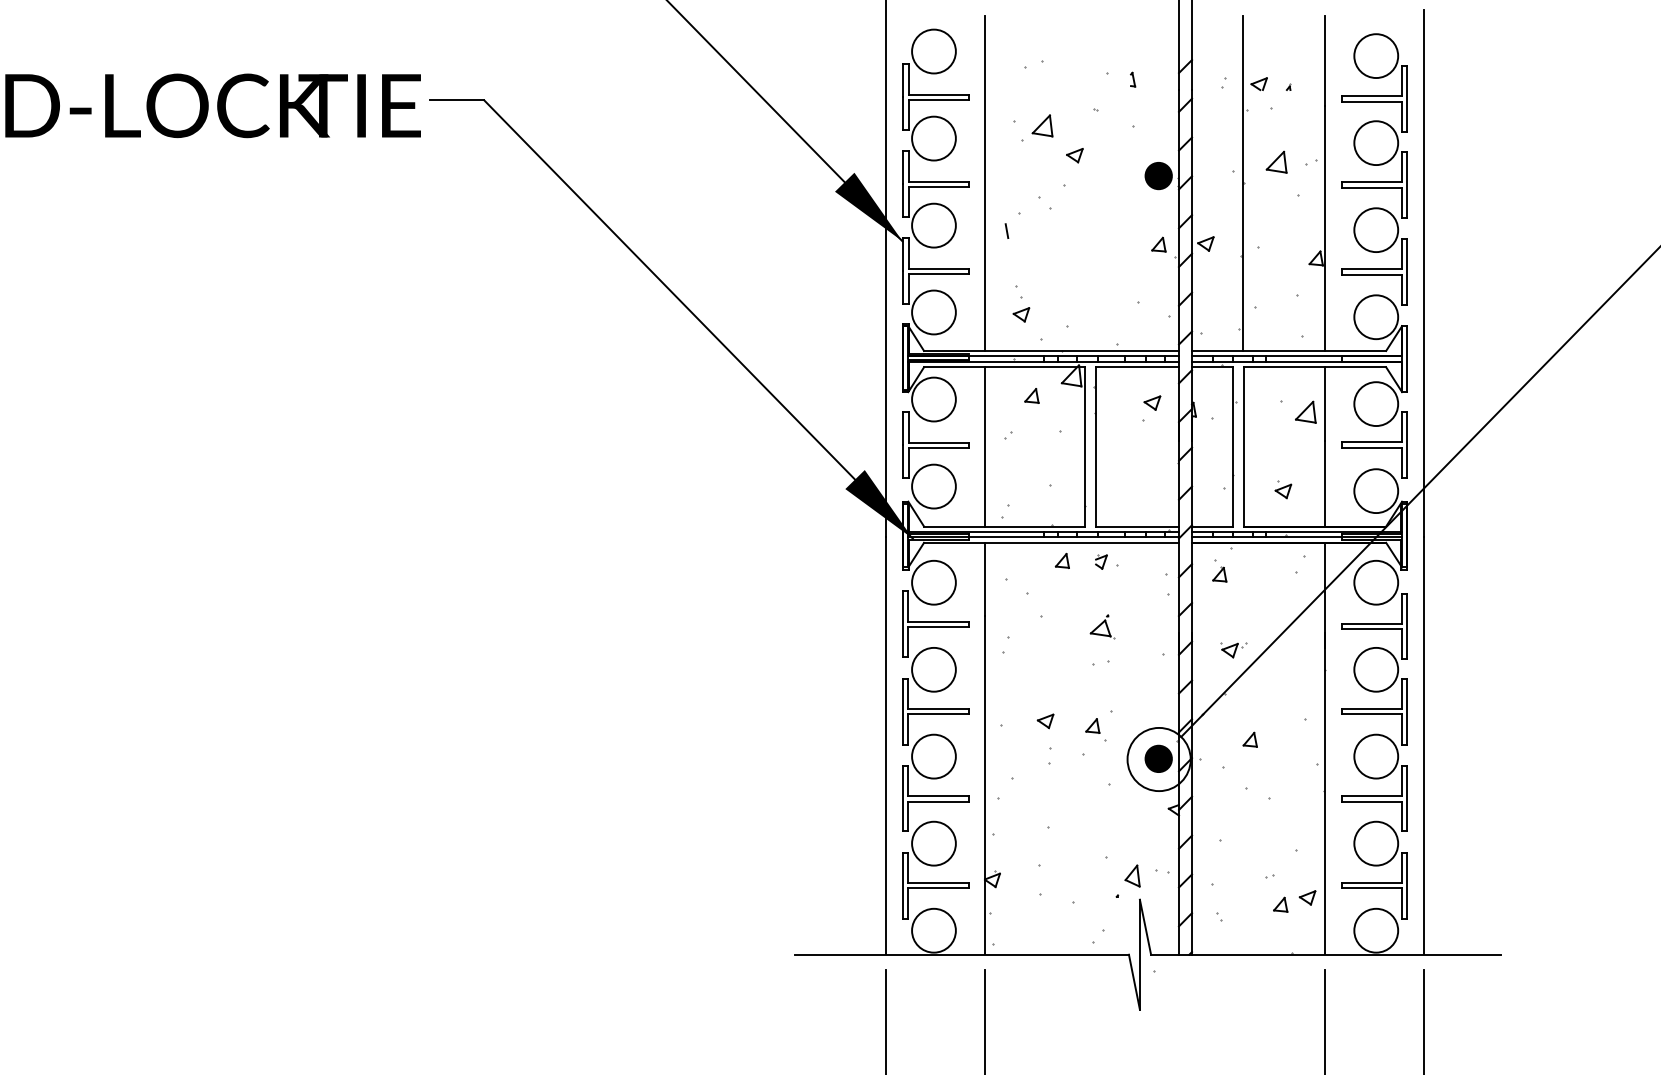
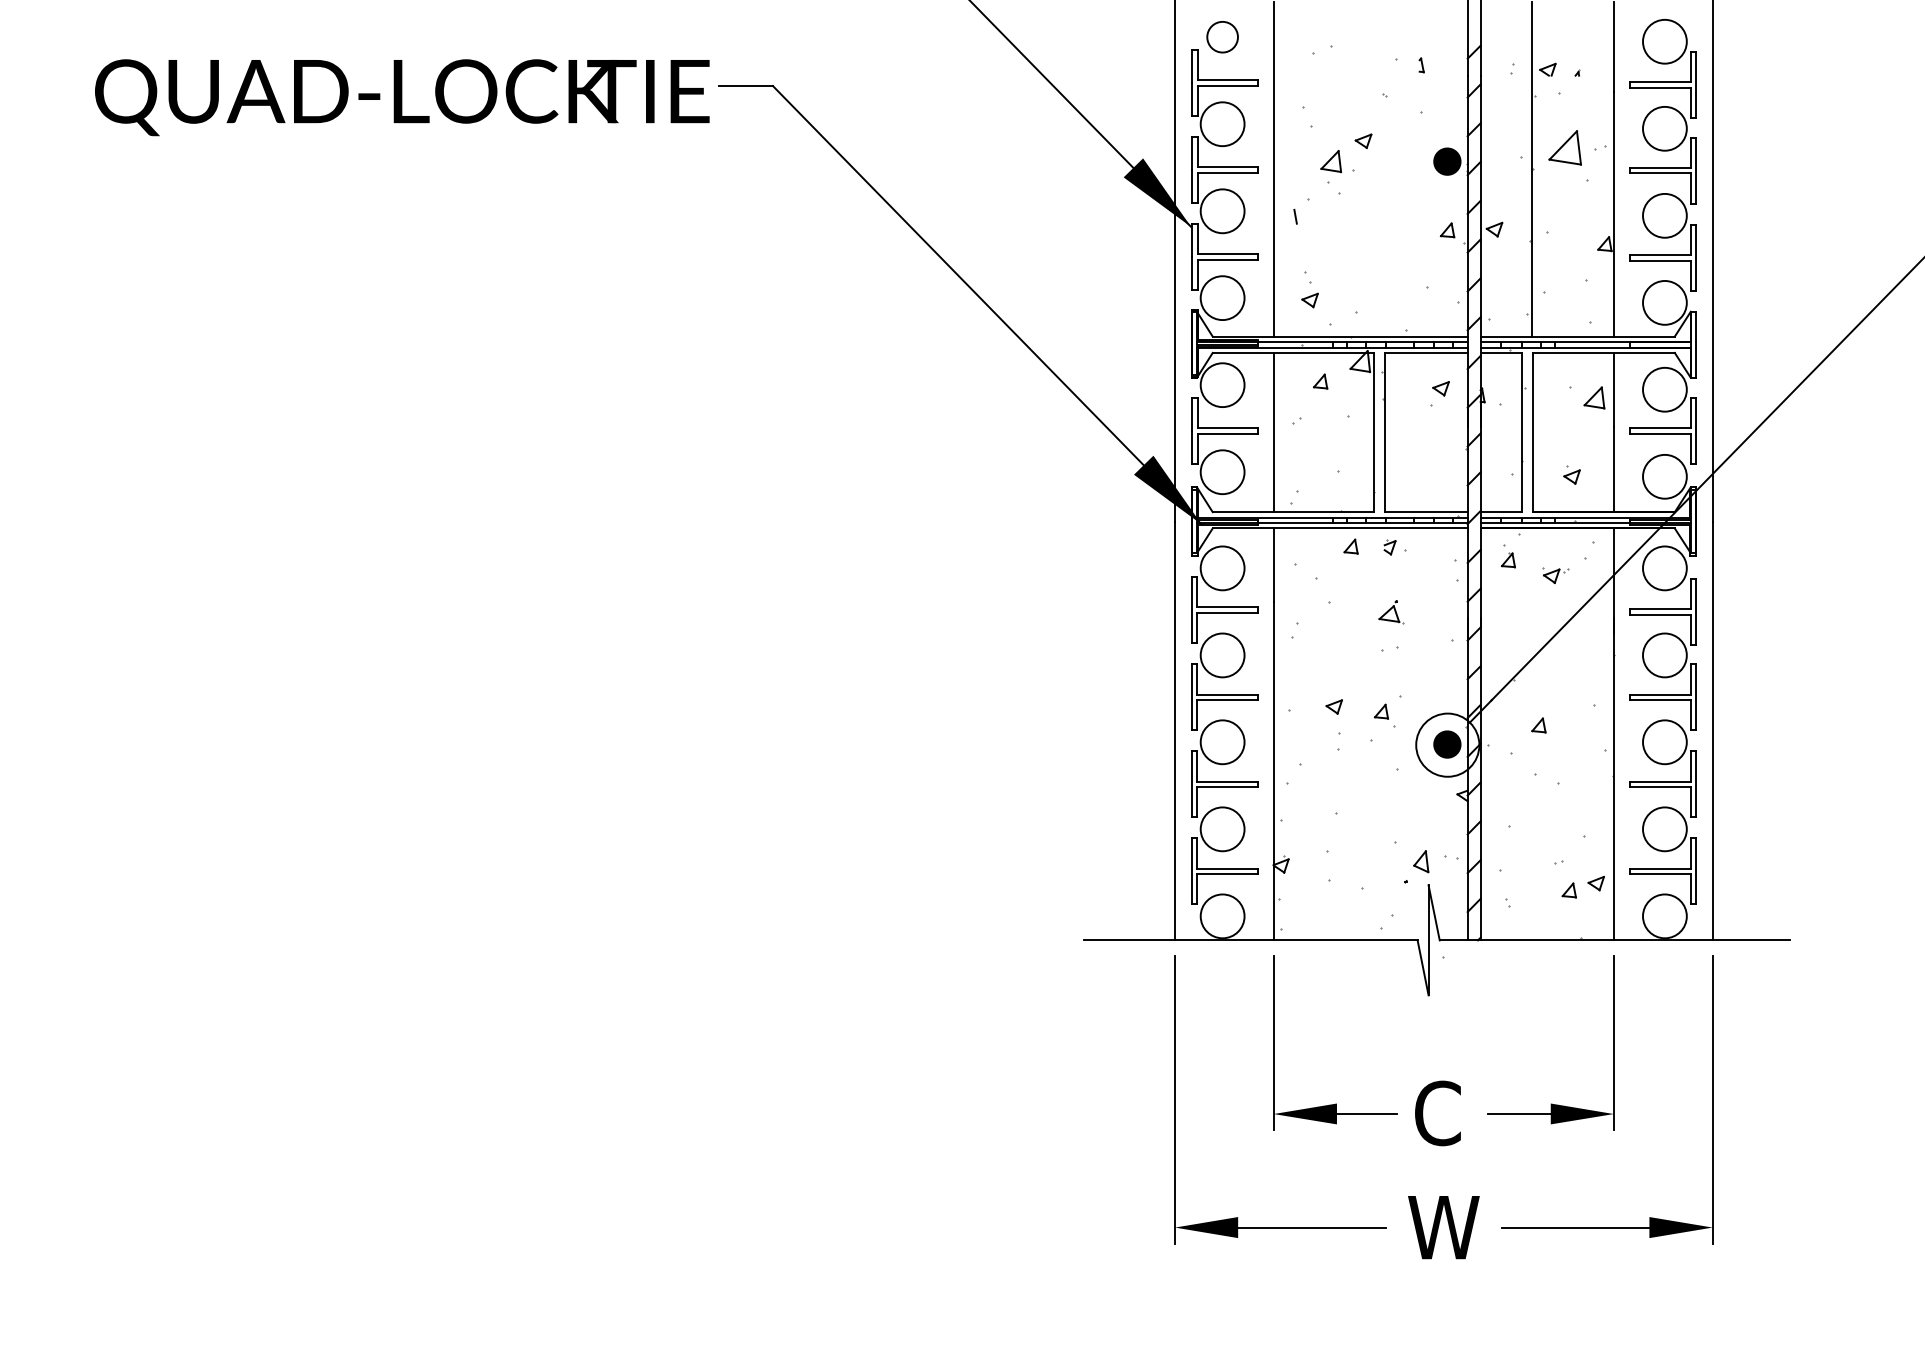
circle: (933, 51) -> (1222, 37), size x0.7
part: (1042, 125) -> (1331, 161), moved
part: (1276, 161) -> (1565, 147), size x1.6
part: (1233, 649) -> (1555, 575), moved

